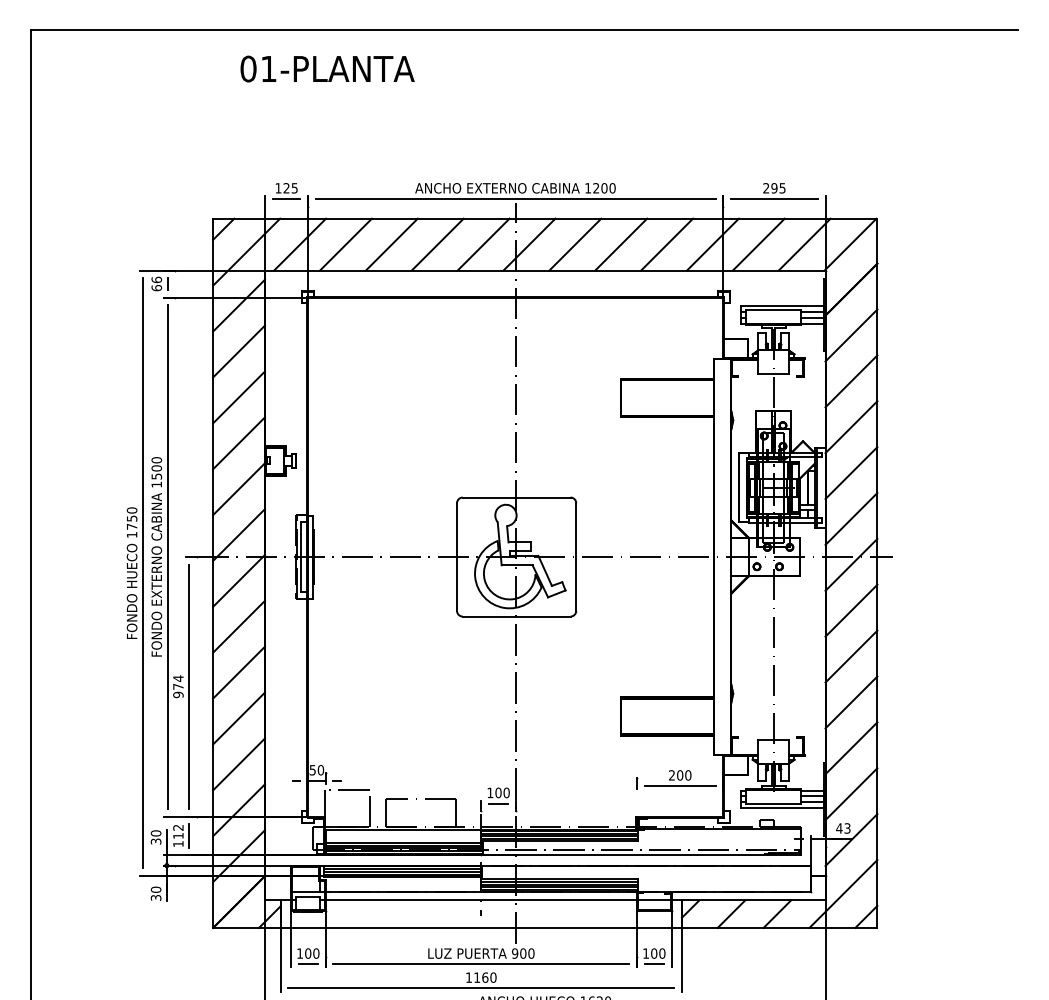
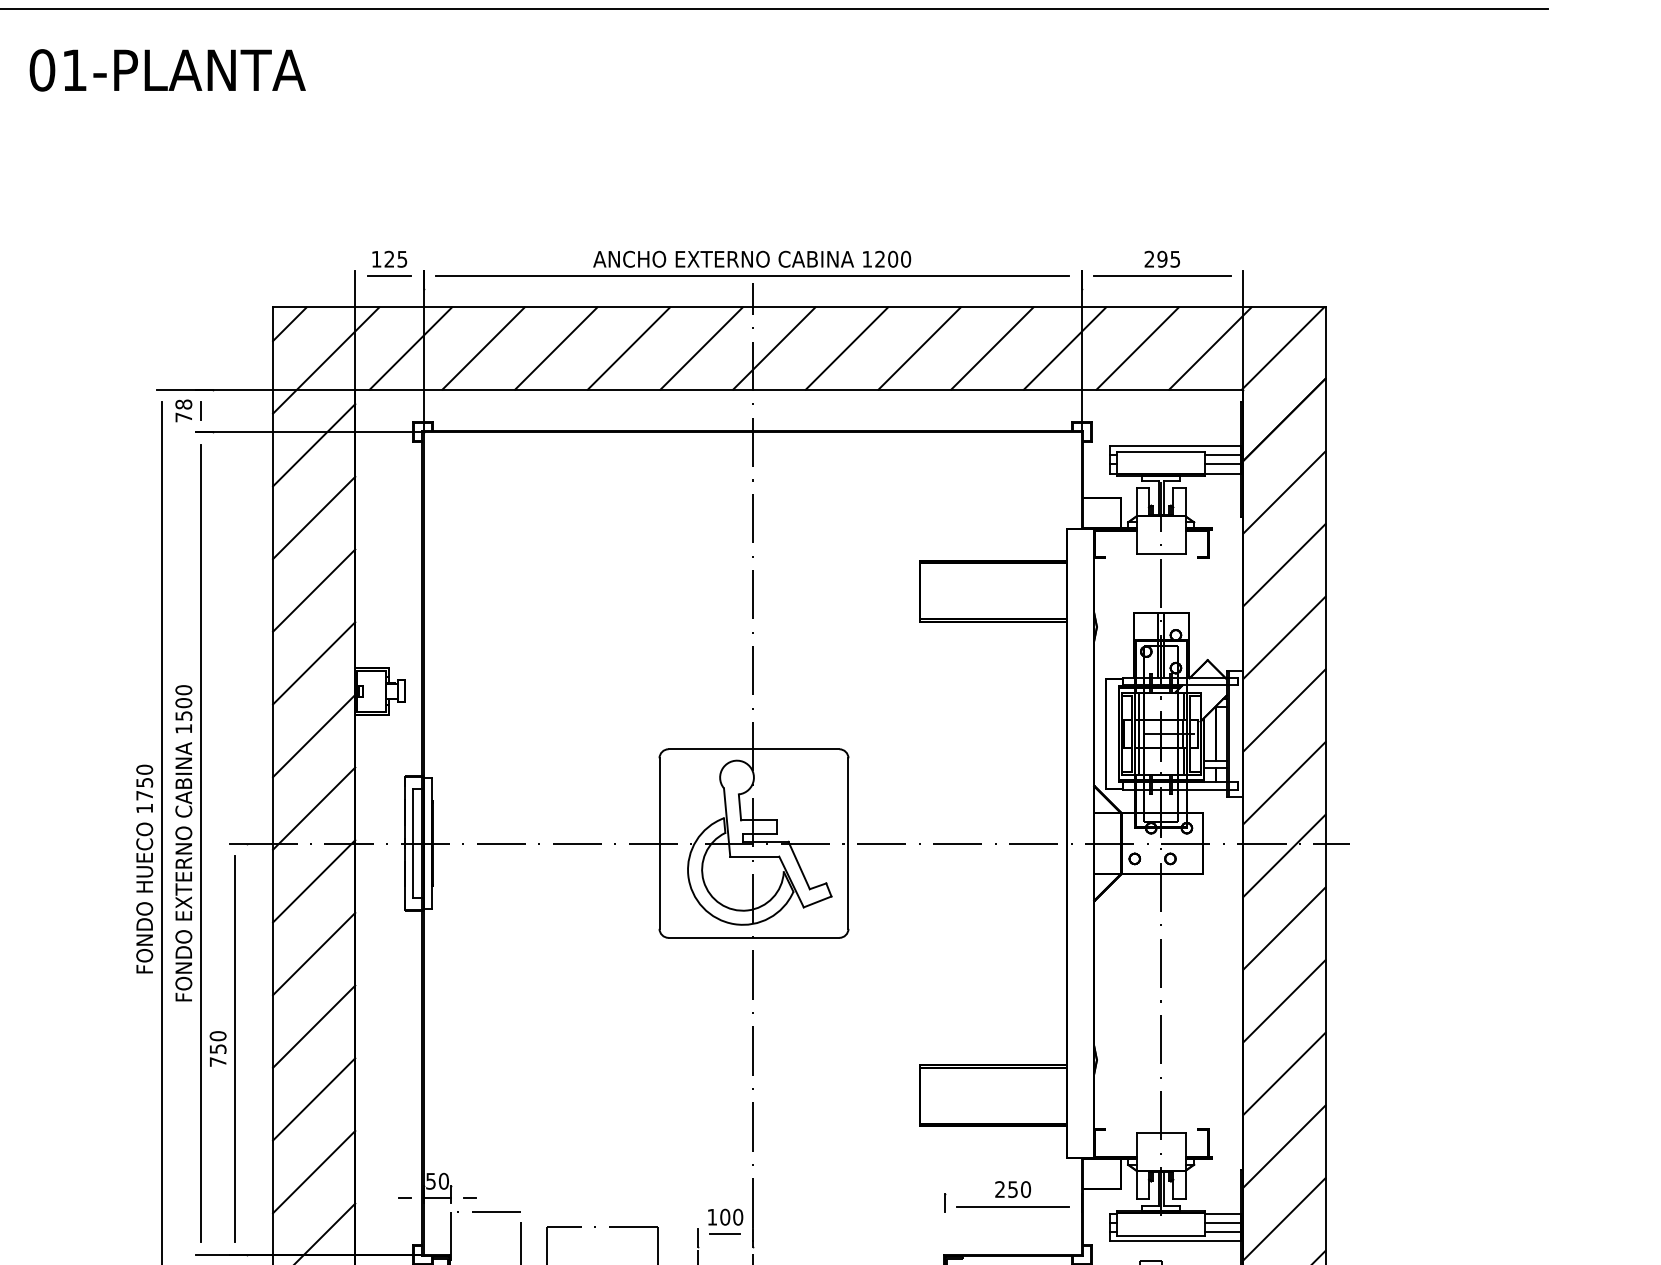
text: (327, 68) -> (167, 69), moved
text: (156, 283) -> (183, 410), 66 -> 78
text: (178, 686) -> (218, 1048), 974 -> 750
text: (680, 775) -> (1013, 1189), 200 -> 250

